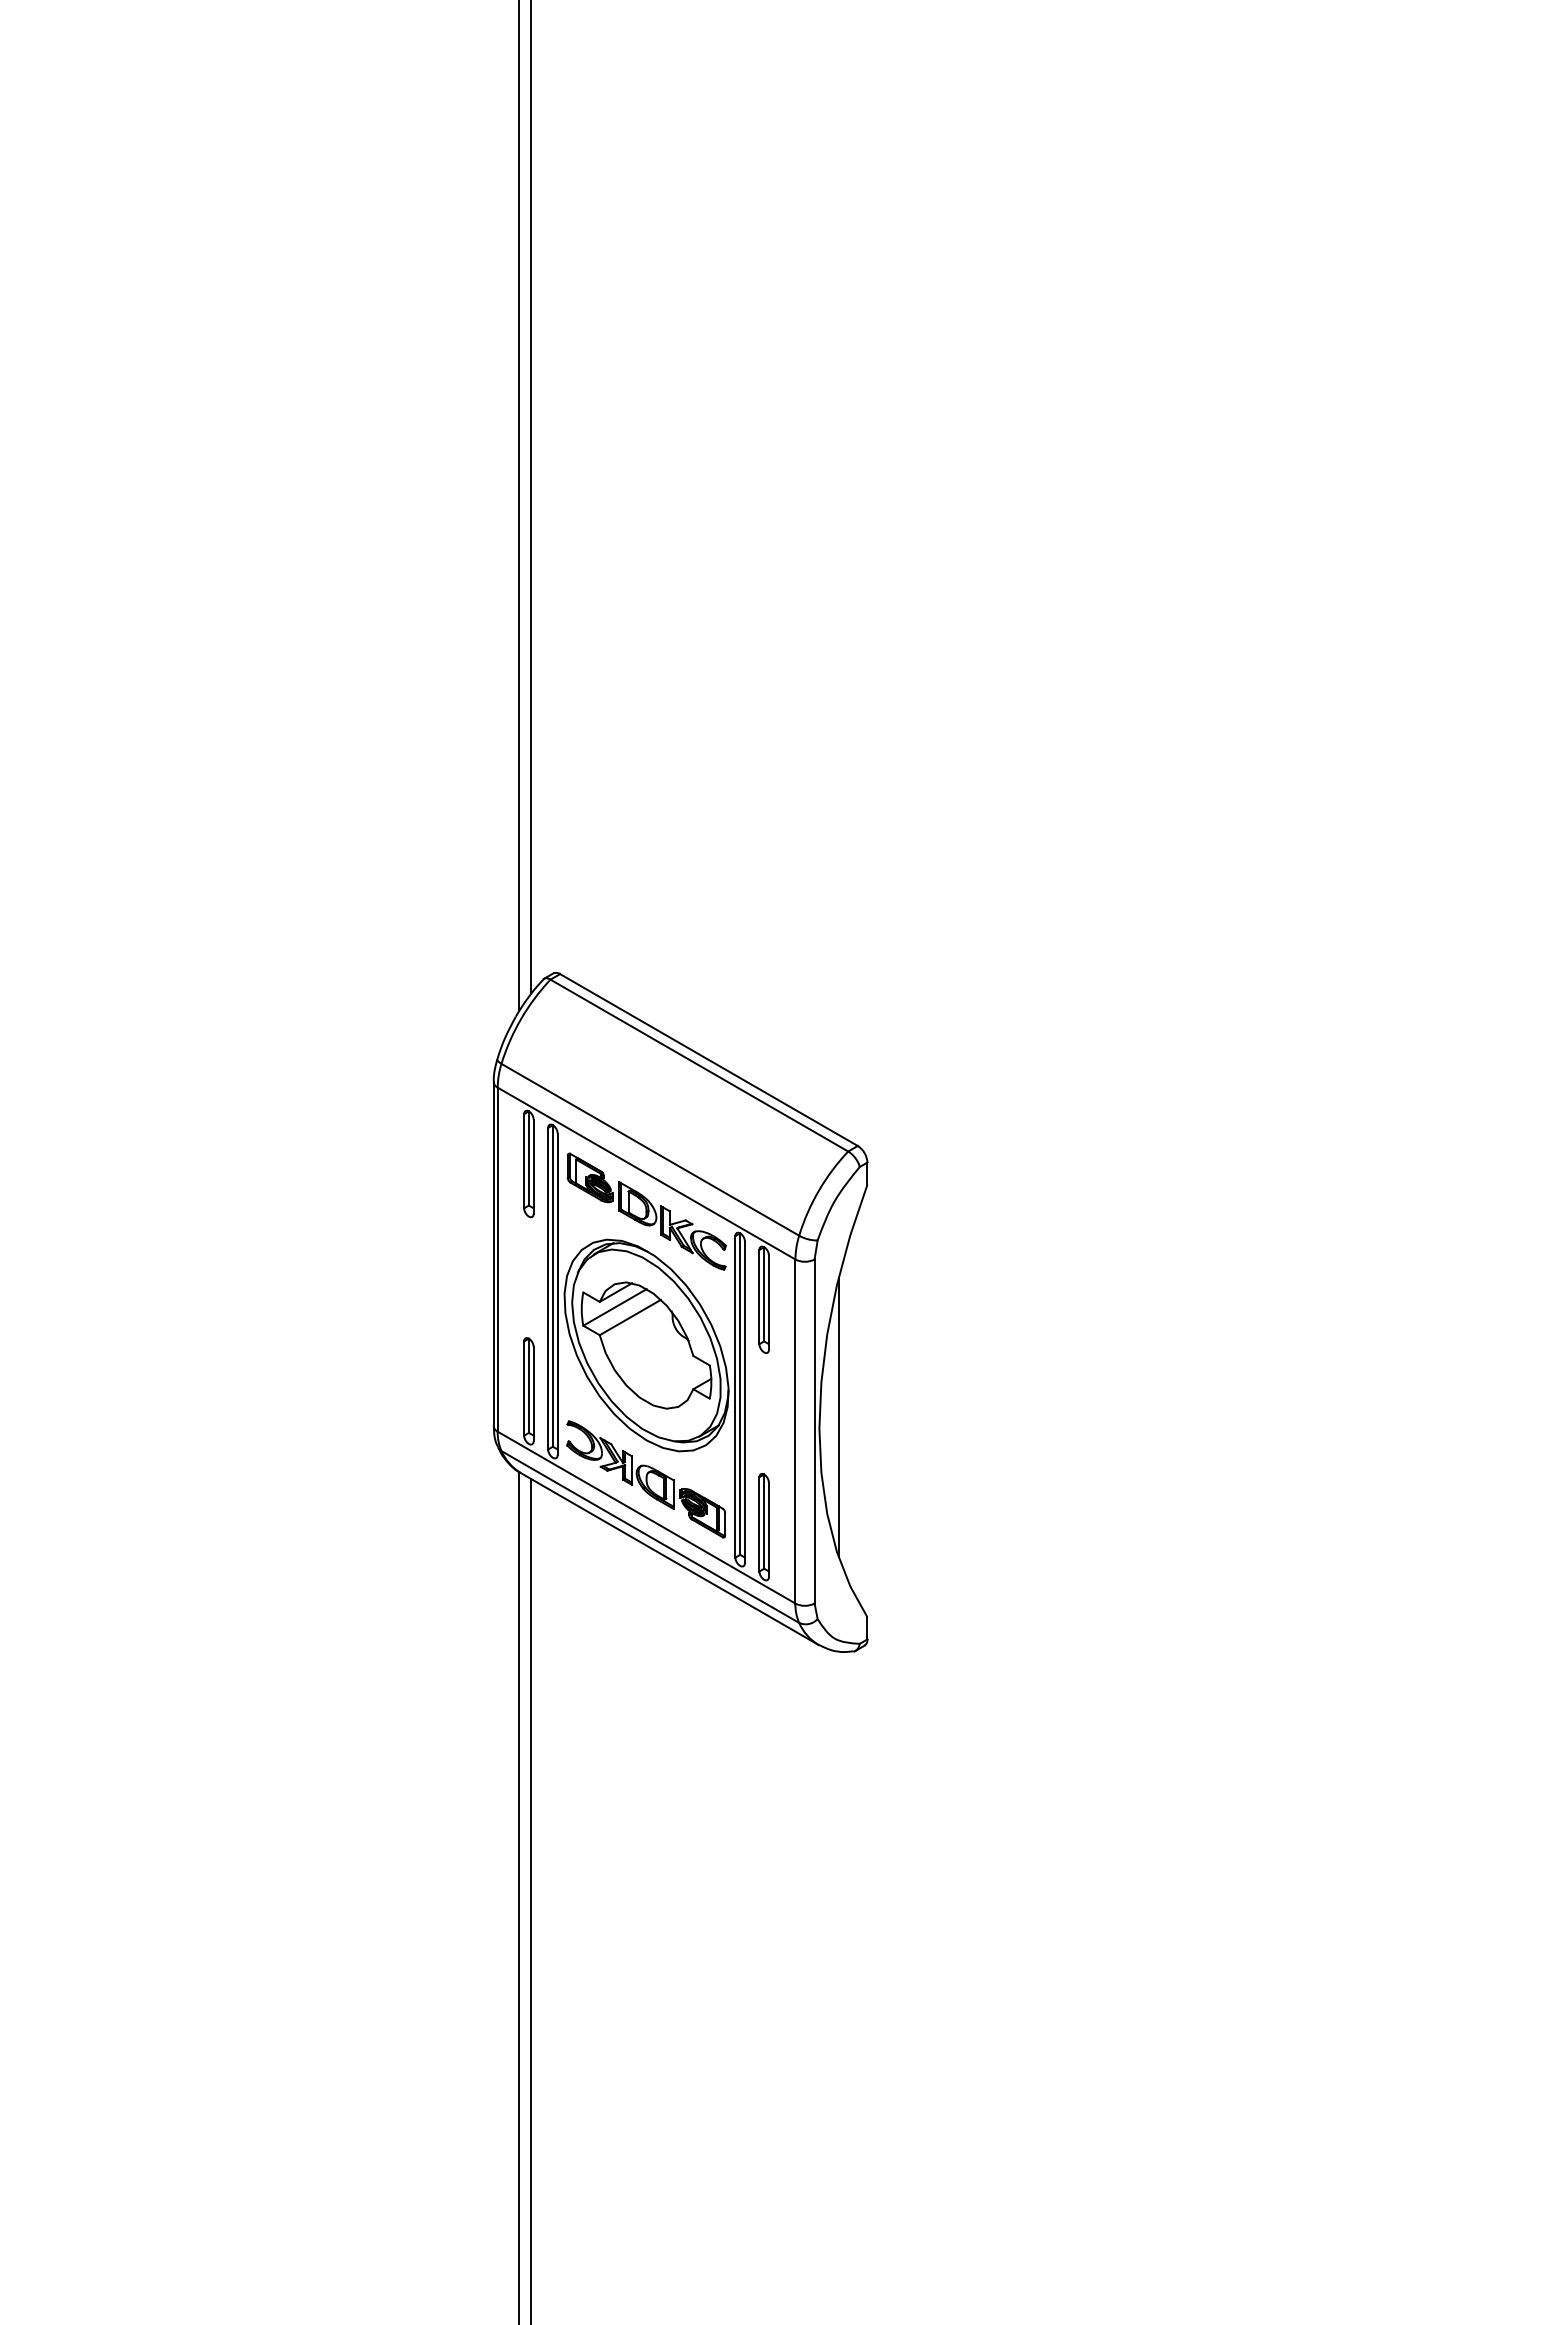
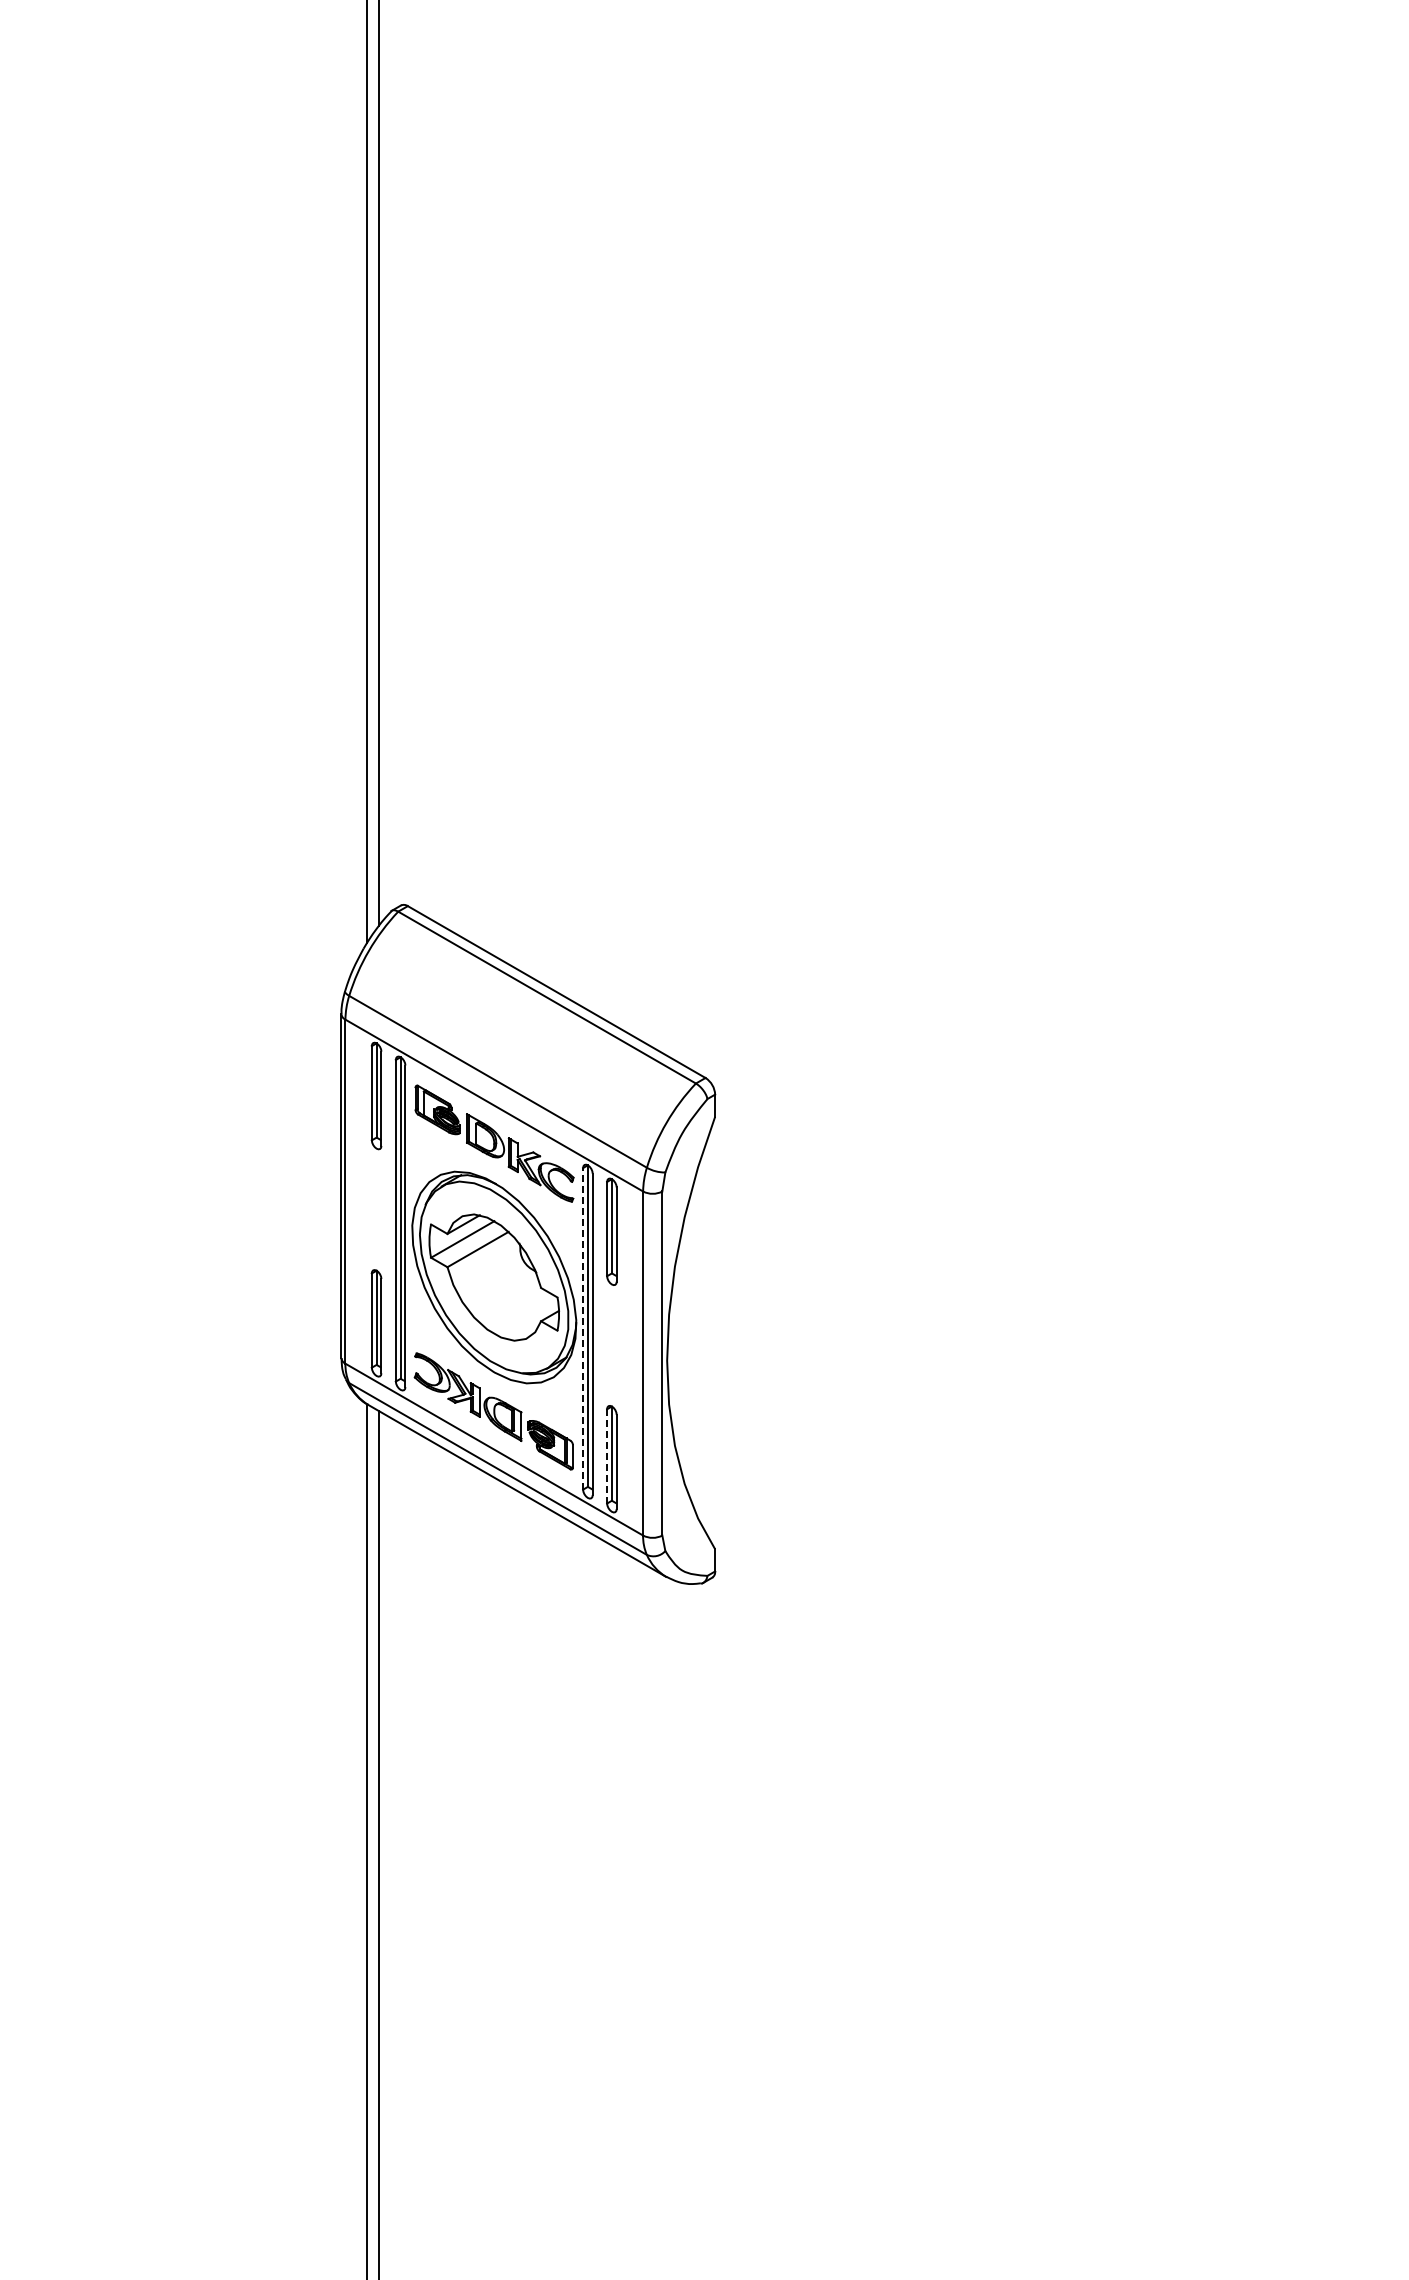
line: (735, 1396) -> (583, 1328), solid -> dashed
line: (838, 1417) -> (686, 1349), removed
line: (759, 1523) -> (607, 1455), solid -> dashed

